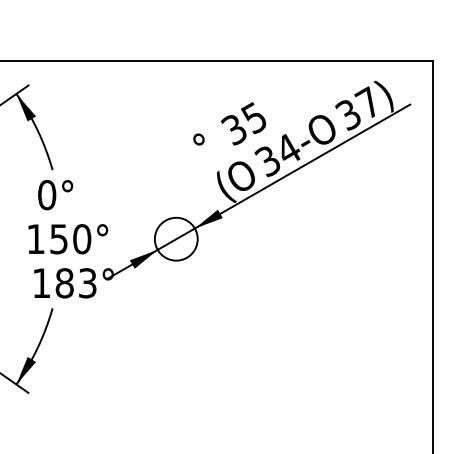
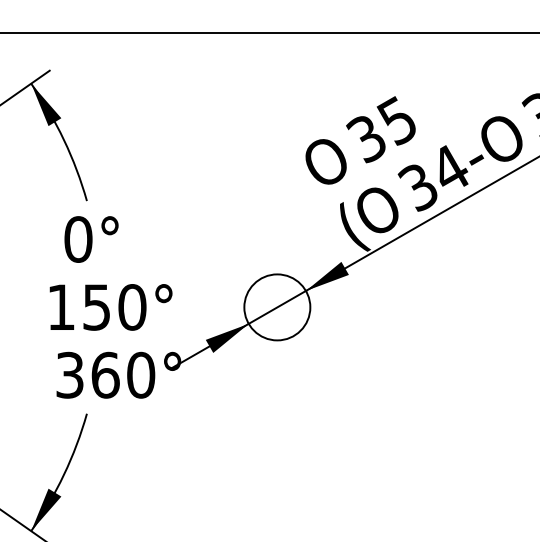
text: (207, 144) -> (325, 161), ° -> O
text: (64, 283) -> (105, 375), 183 -> 360

